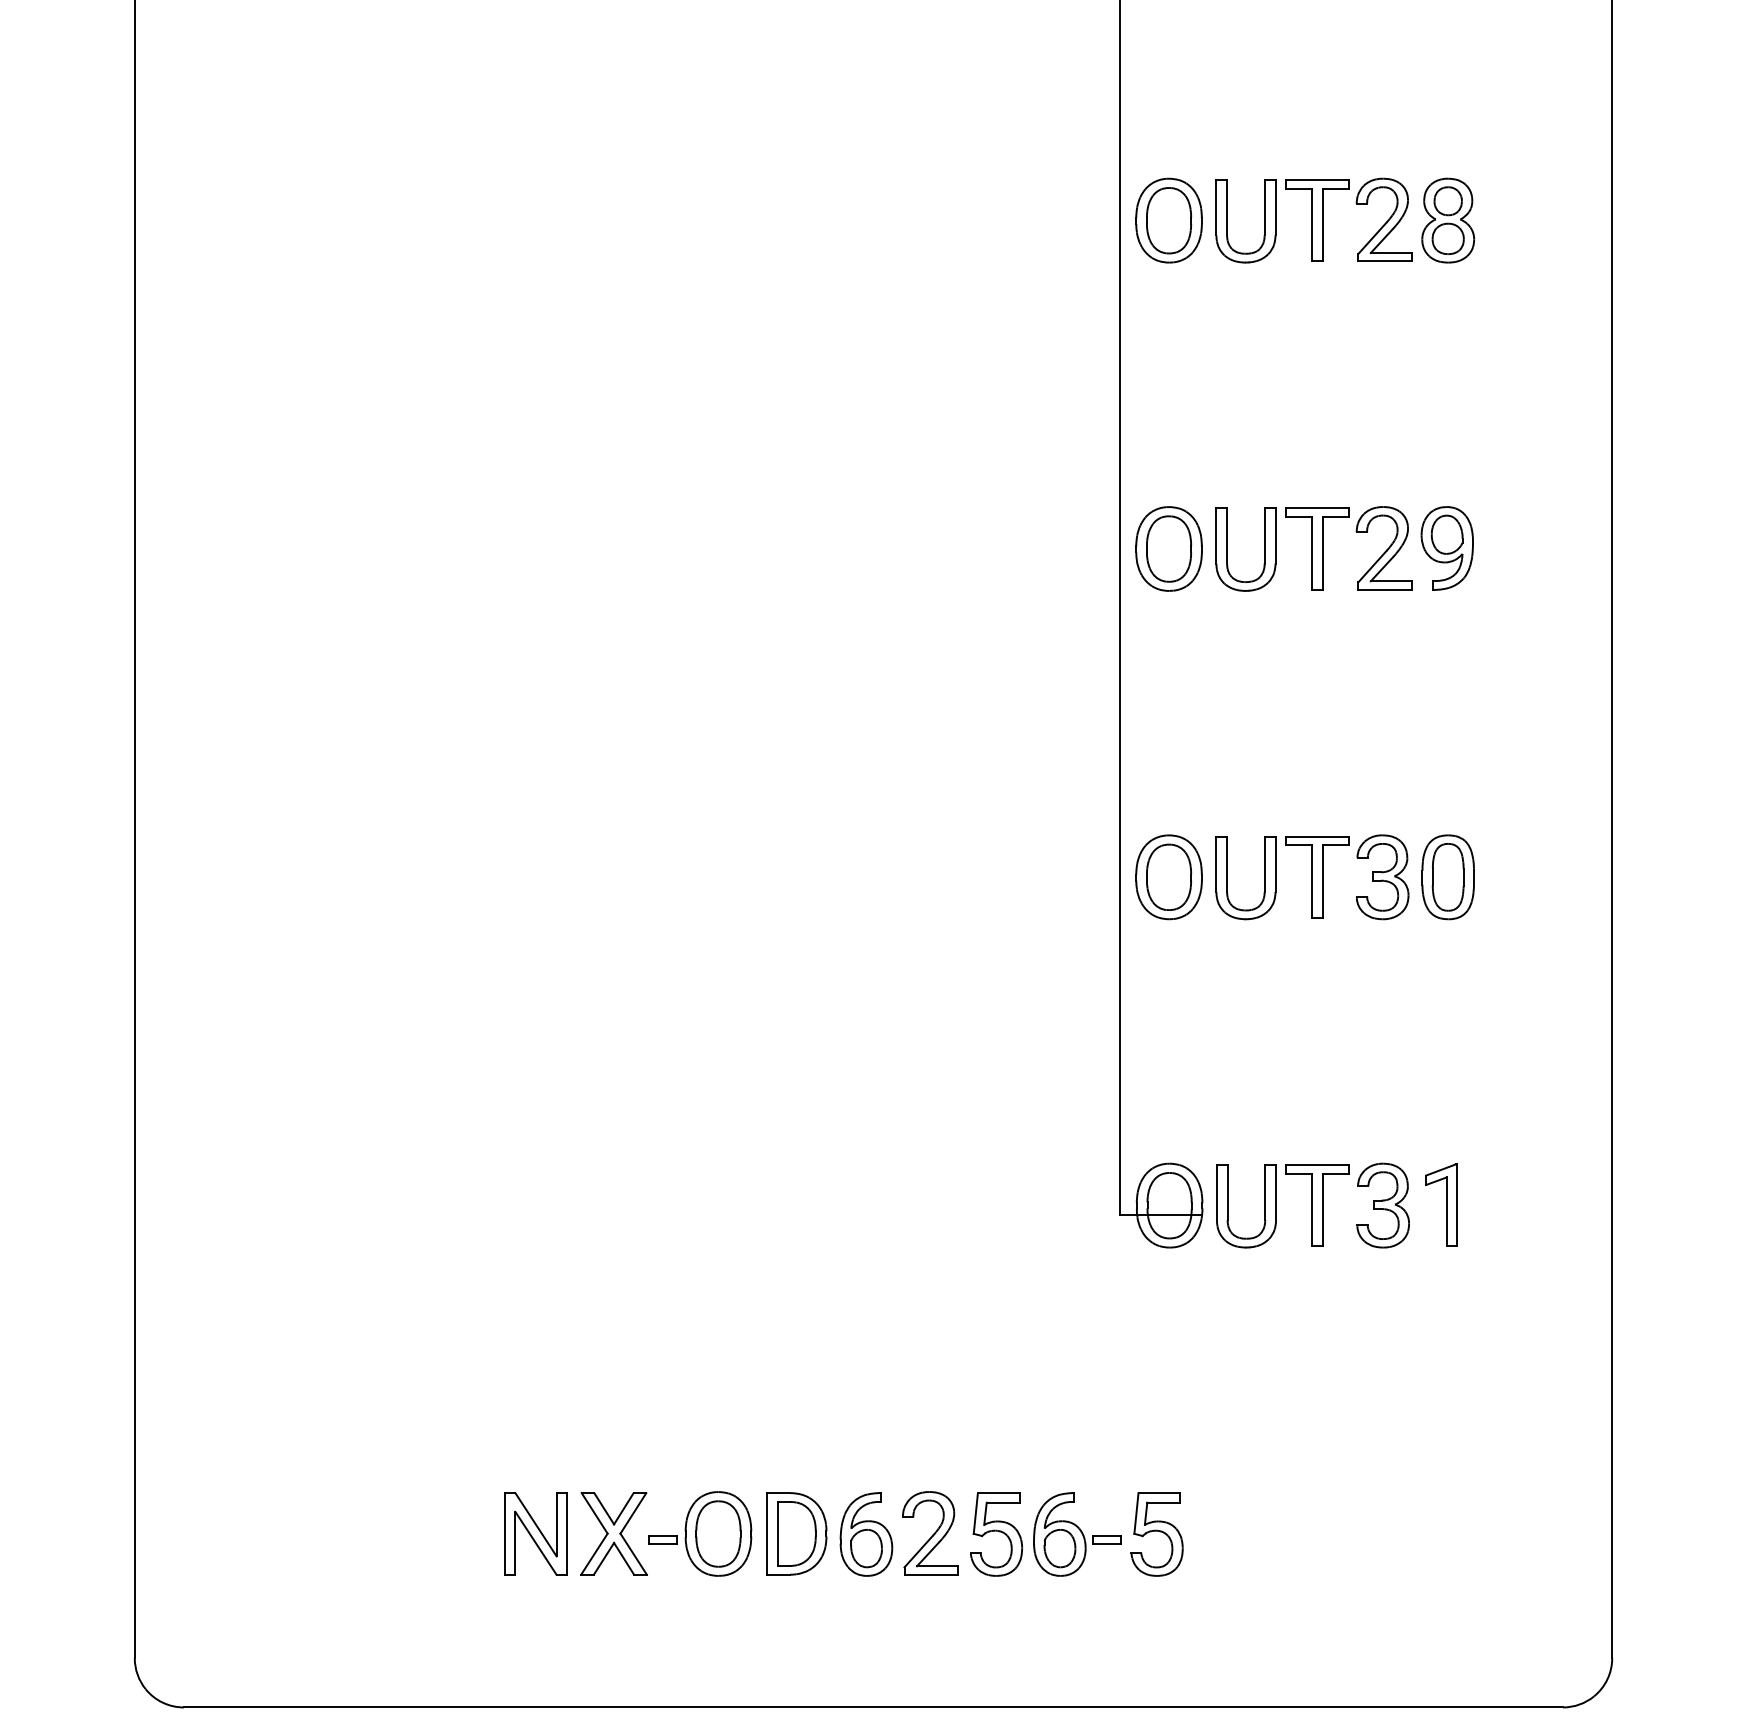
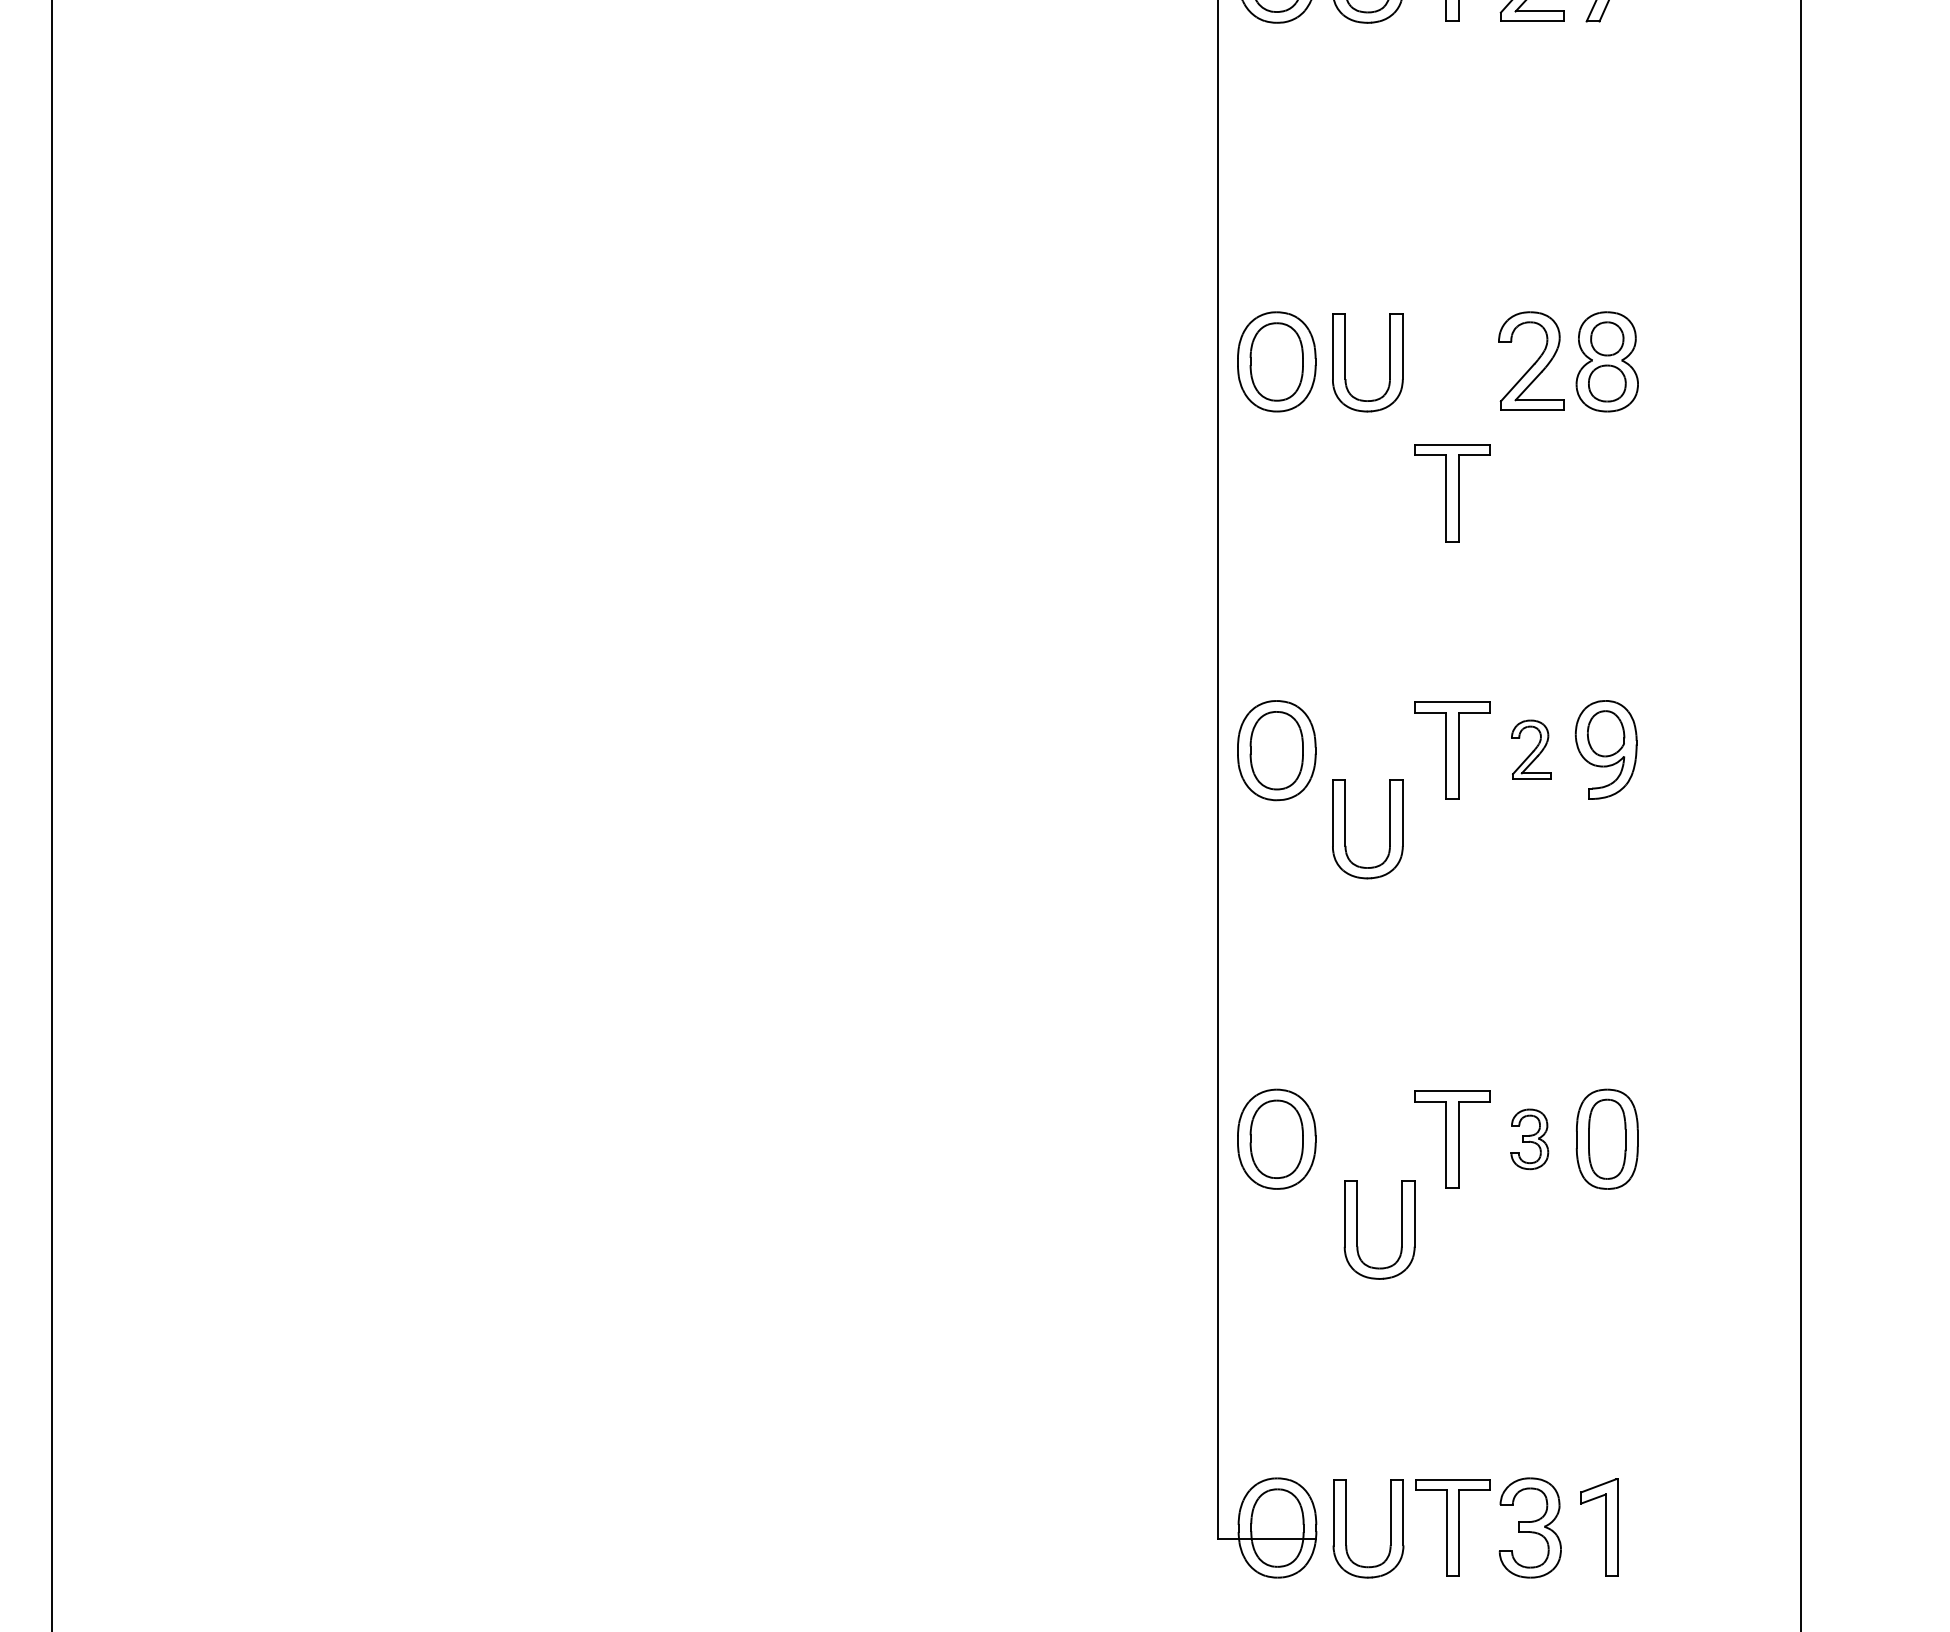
part: (1317, 220) -> (1452, 493), moved
part: (1383, 548) -> (1530, 750), size x0.6
part: (1227, 549) -> (1345, 829), moved
part: (1382, 877) -> (1529, 1139), size x0.6
part: (1227, 878) -> (1357, 1230), moved

